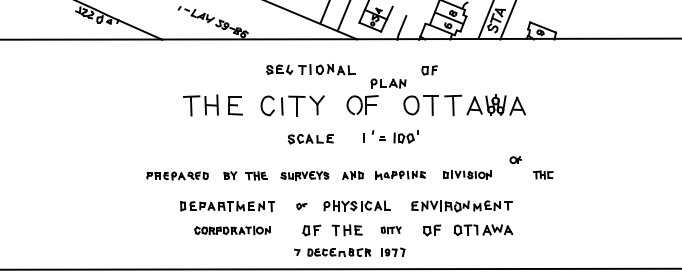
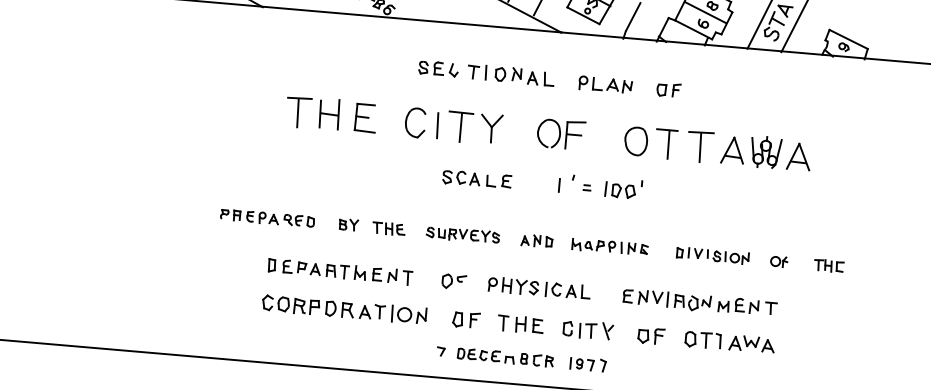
part: (388, 83) -> (605, 84), moved
part: (515, 160) -> (778, 262), moved
part: (301, 206) -> (453, 281), size x1.67
part: (390, 229) -> (587, 329), size x1.67
part: (232, 230) -> (344, 309), size x1.43

